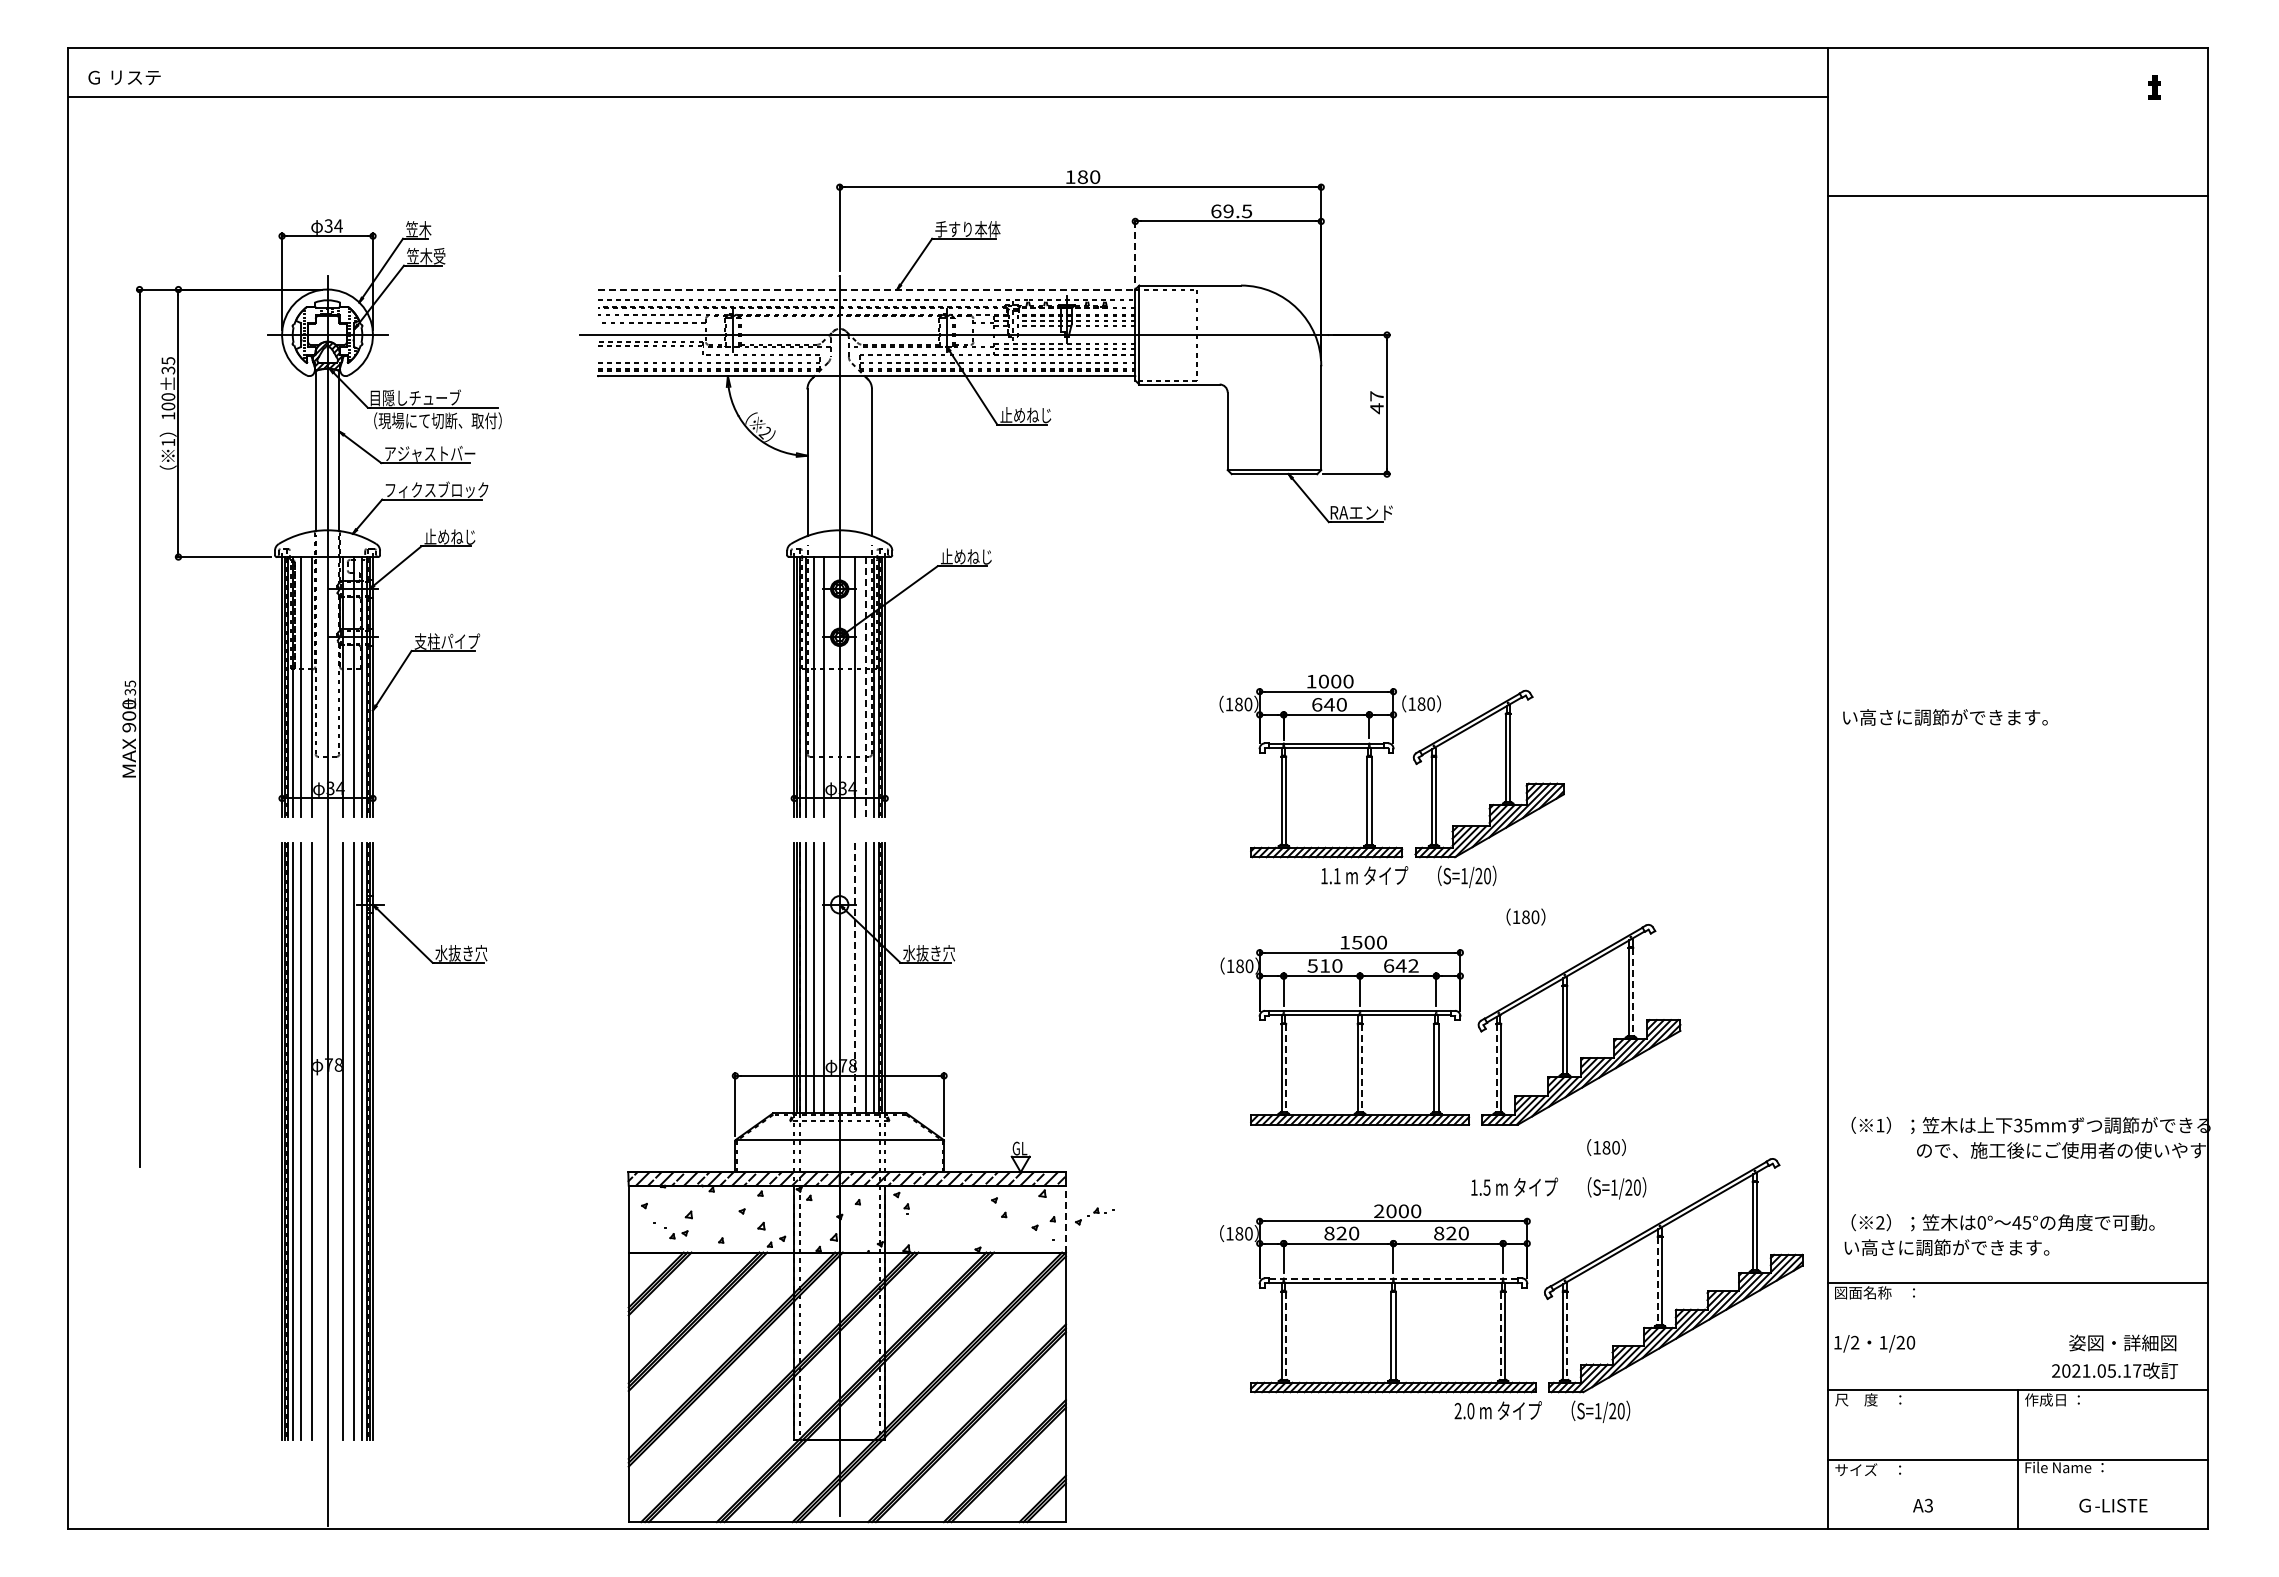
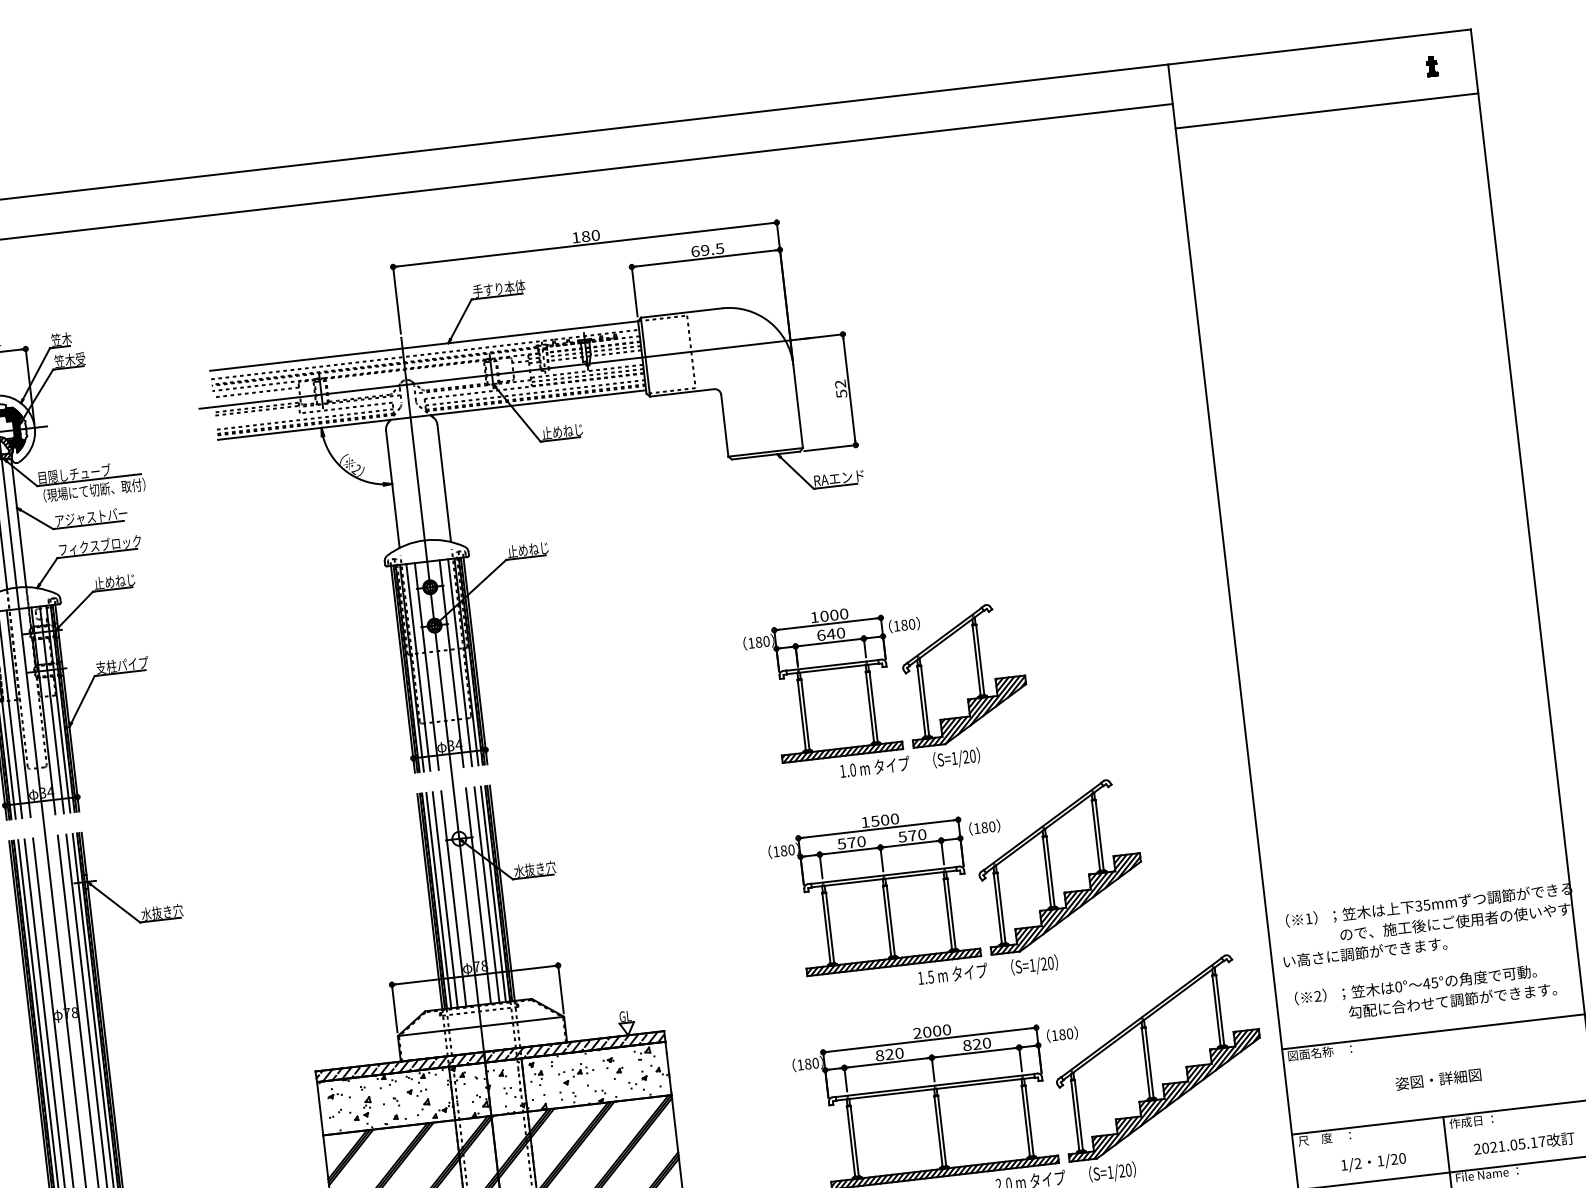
line: (2018, 195) -> (1326, 110), moved
line: (1135, 250) -> (634, 290), dashed -> solid
line: (866, 289) -> (423, 346), dashed -> solid
text: (1376, 402) -> (840, 389), 47 -> 52
line: (865, 686) -> (459, 662), dashed -> solid
text: (1945, 717) -> (1365, 952), moved
text: (1336, 875) -> (852, 769), 1.1 -> 1.0
text: (1525, 916) -> (984, 827), moved
text: (1325, 965) -> (852, 842), 510 -> 570
text: (1400, 965) -> (911, 835), 642 -> 570
line: (855, 978) -> (478, 896), dashed -> solid
line: (1633, 992) -> (1099, 835), dashed -> solid
line: (1286, 1068) -> (830, 928), dashed -> solid
line: (1362, 1068) -> (890, 921), dashed -> solid
line: (1496, 1068) -> (997, 908), dashed -> solid
text: (1606, 1147) -> (1062, 1034), moved
text: (1558, 1188) -> (988, 971), moved
part: (1094, 1216) -> (578, 1076), moved
line: (1065, 1218) -> (668, 1067), dashed -> solid
text: (2010, 1247) -> (1423, 1003), い高さに調節ができます。 -> 勾配に合わせて調節ができます。
line: (1392, 1278) -> (934, 1085), dashed -> solid
line: (1657, 1281) -> (1145, 1063), dashed -> solid
line: (1286, 1336) -> (855, 1141), dashed -> solid
line: (1500, 1336) -> (1025, 1121), dashed -> solid
line: (1567, 1336) -> (1079, 1115), dashed -> solid
text: (2122, 1342) -> (1438, 1079), moved
text: (1874, 1343) -> (1373, 1162), moved
text: (2114, 1370) -> (1524, 1143), moved

